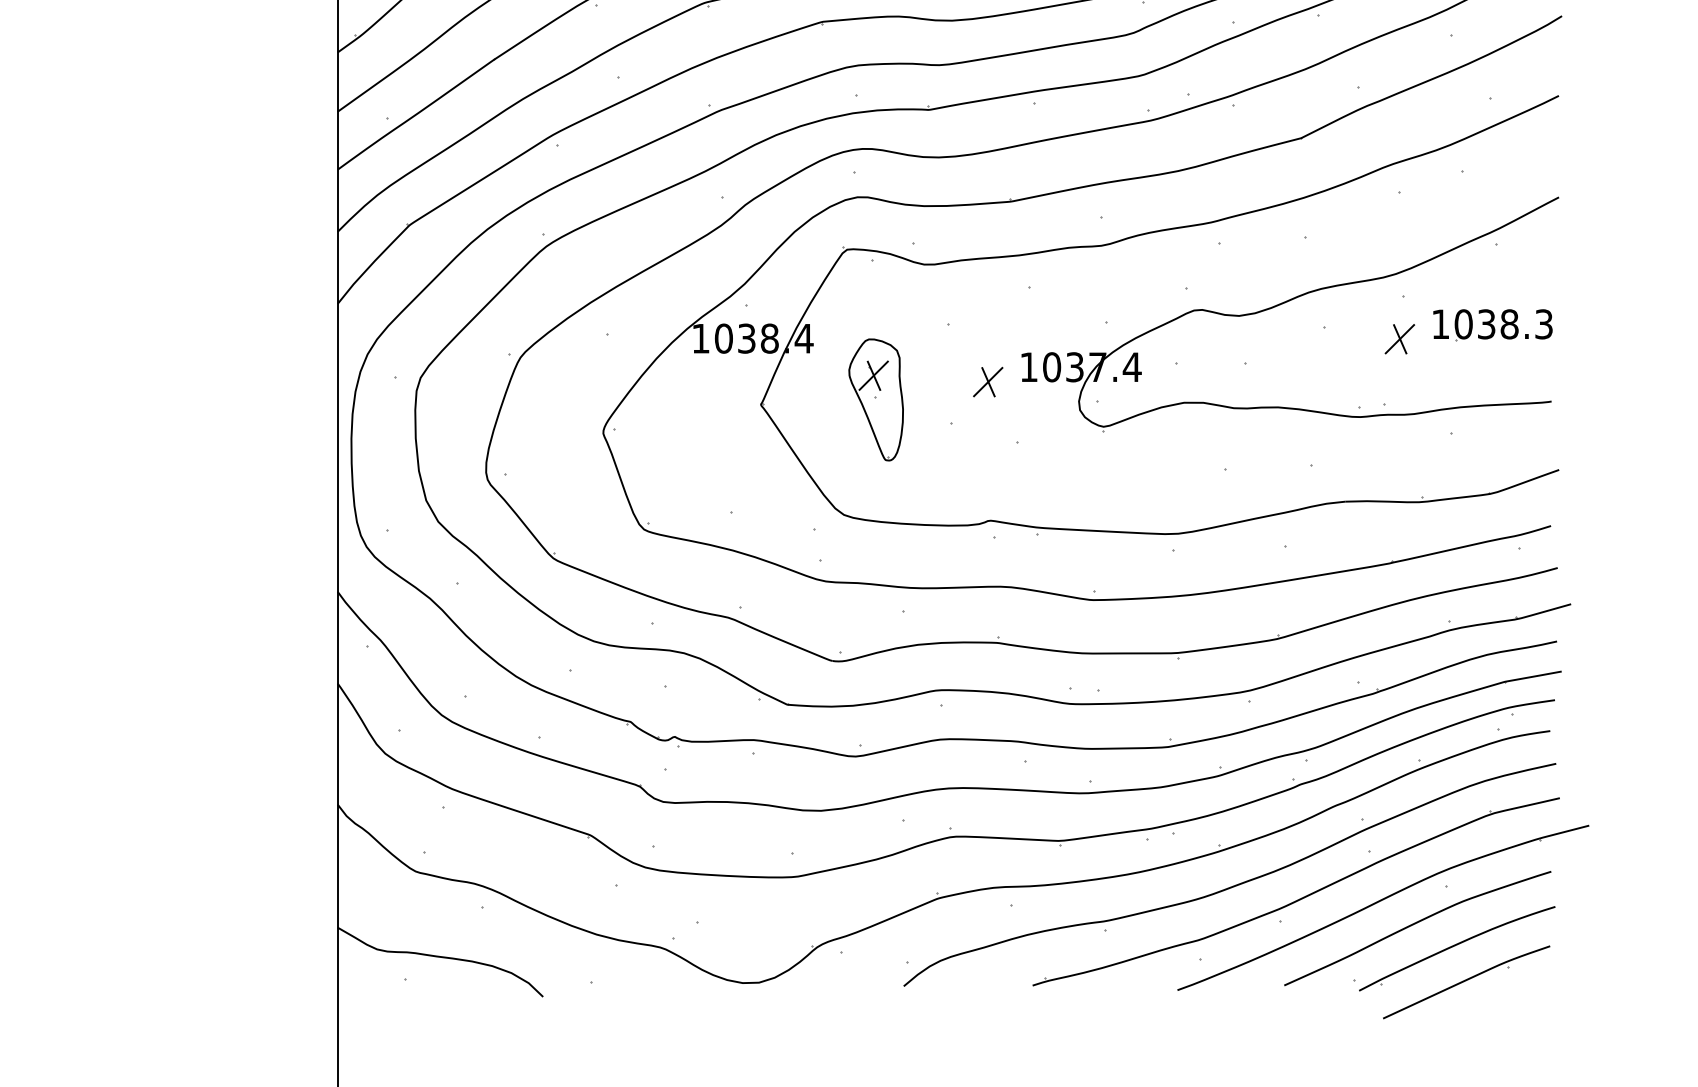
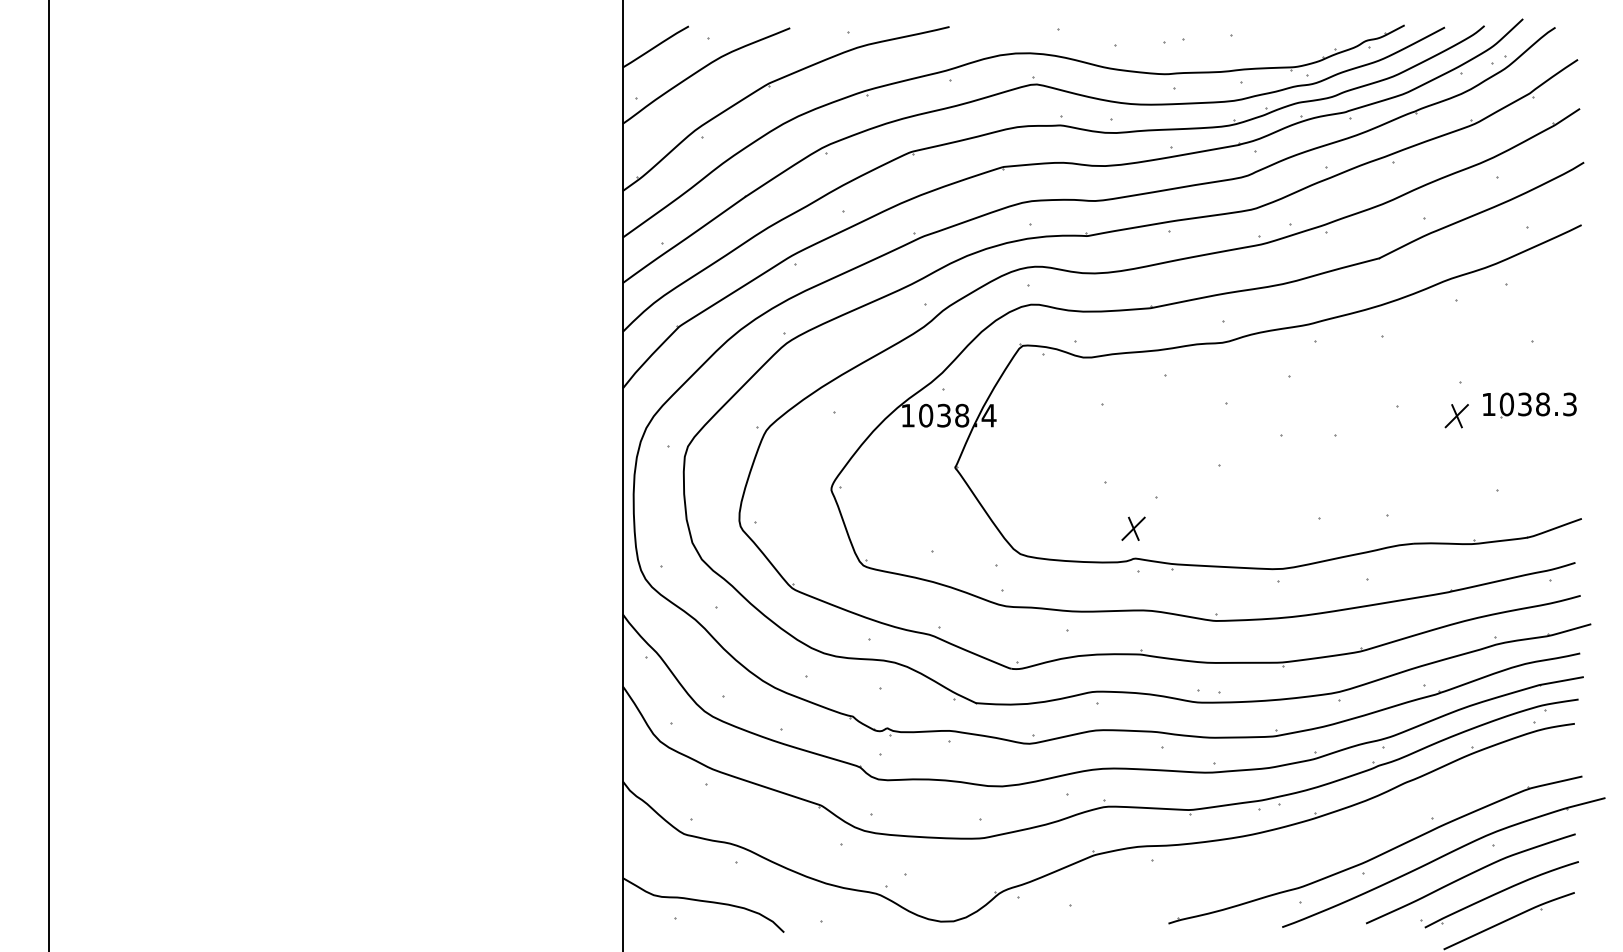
part: (1284, 304) -> (1366, 388), removed
part: (988, 381) -> (1133, 528), moved
part: (876, 399) -> (1045, 463), removed
part: (1233, 884) -> (1326, 844), removed

